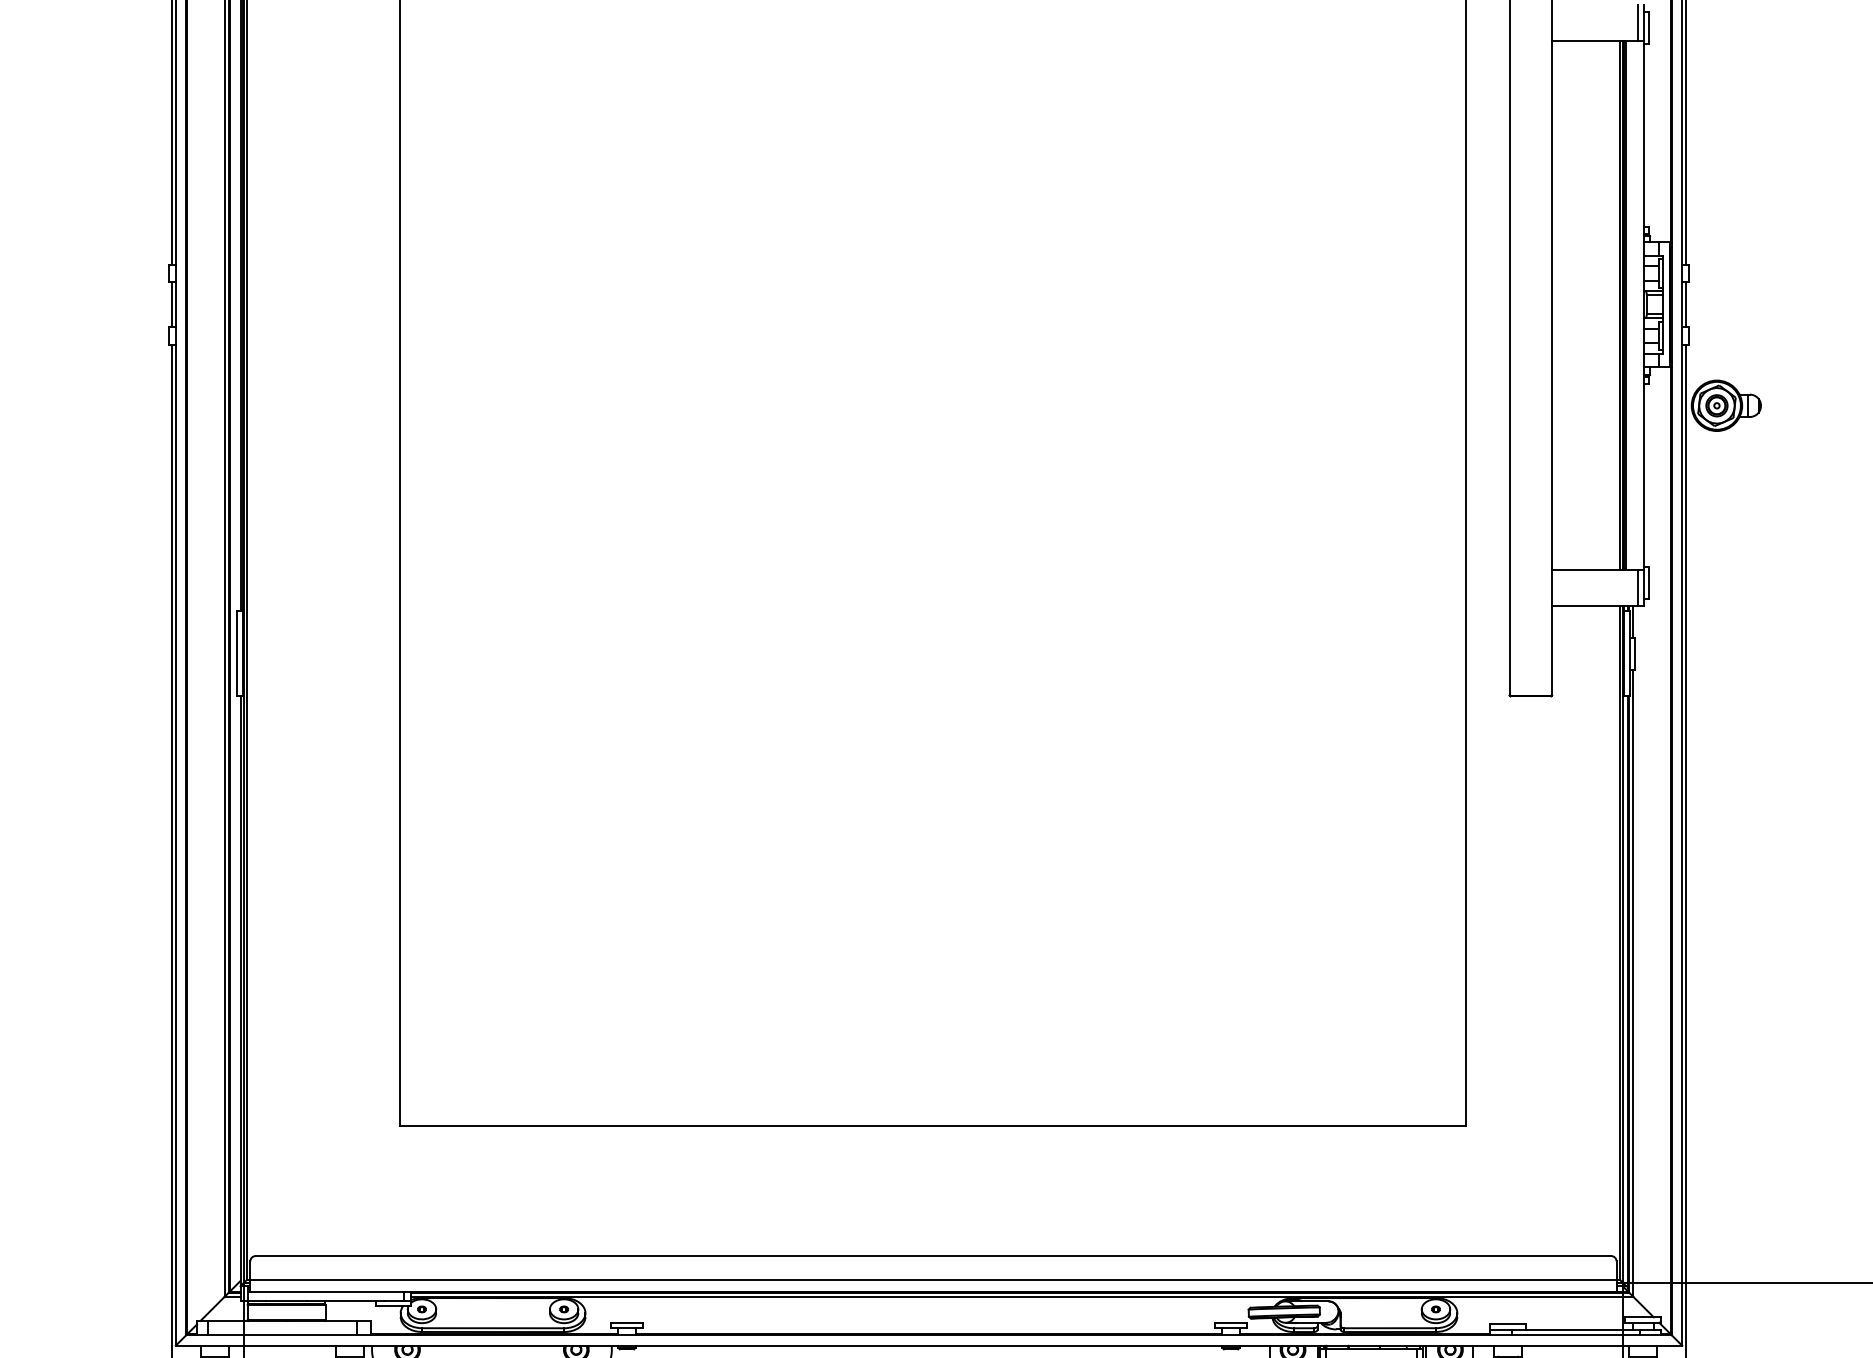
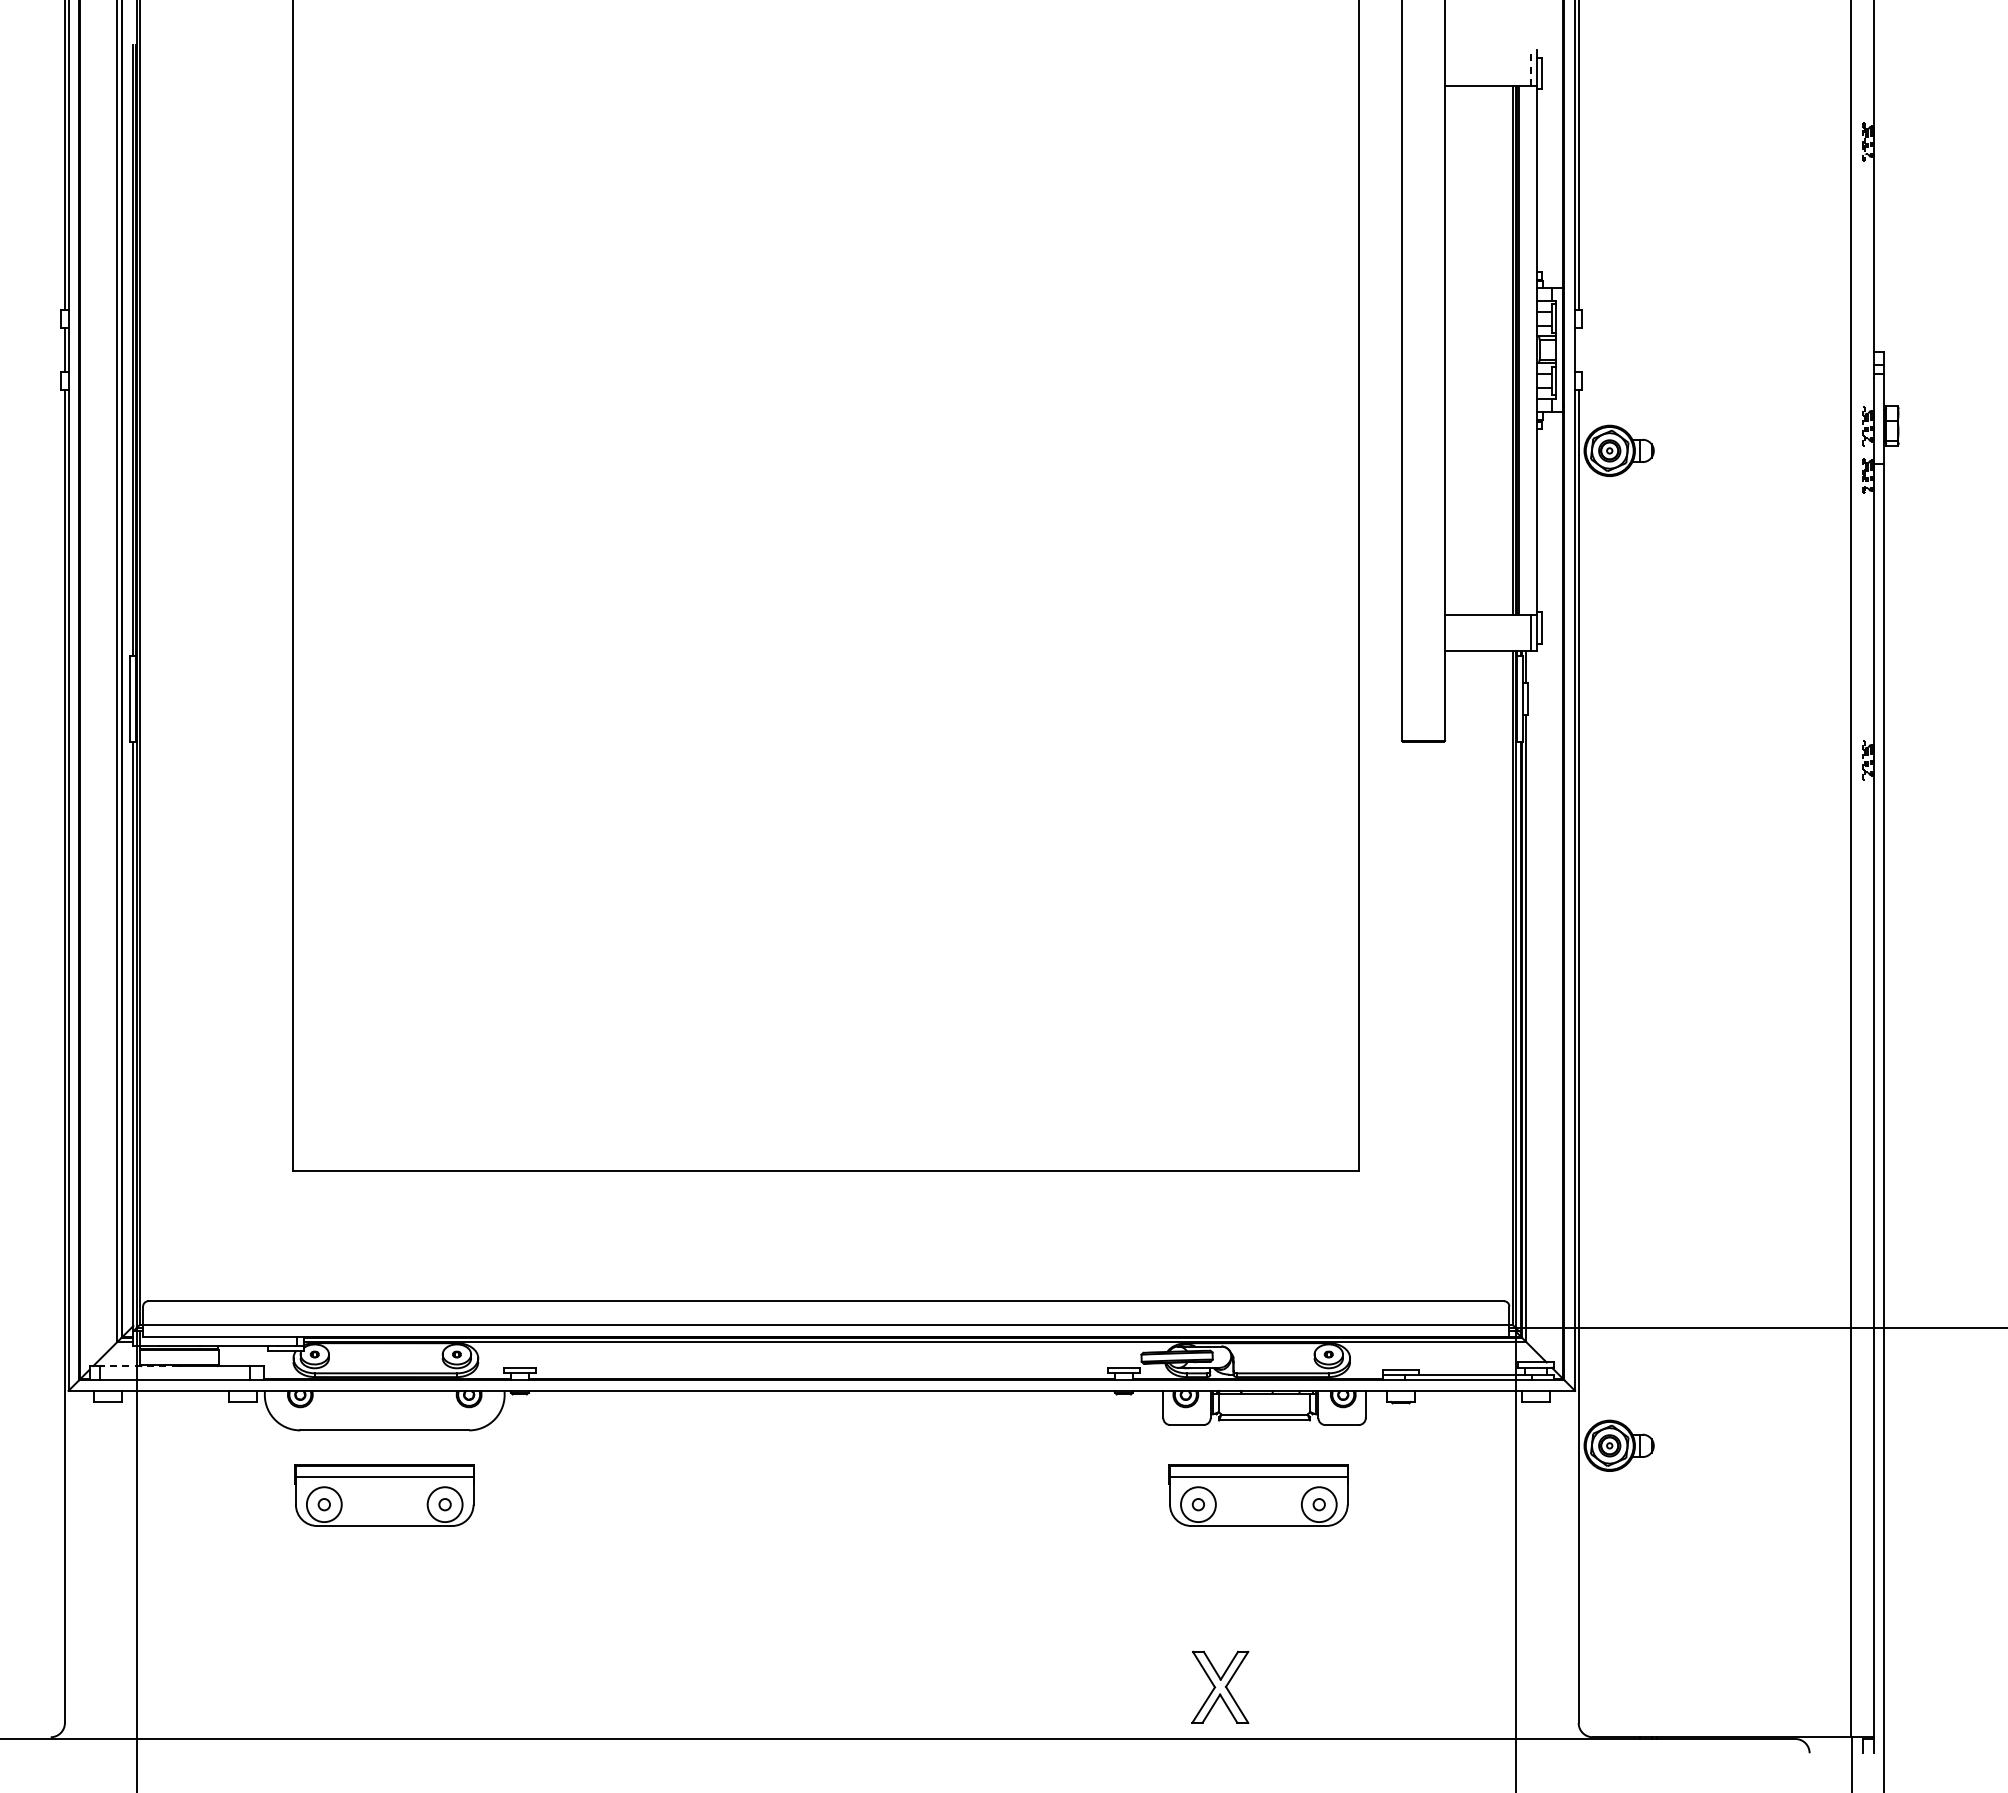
line: (1637, 23) -> (1530, 68), solid -> dashed
line: (1685, 304) -> (1578, 349), removed
line: (246, 1321) -> (139, 1366), solid -> dashed

